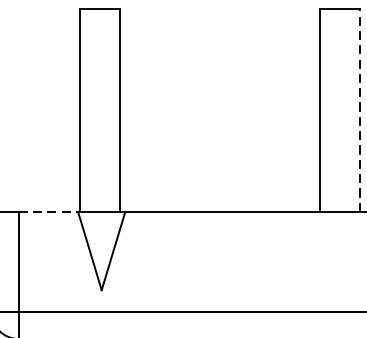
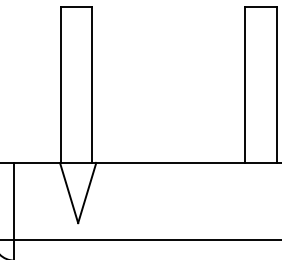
line: (359, 111) -> (276, 85), dashed -> solid
line: (48, 211) -> (37, 162), dashed -> solid

